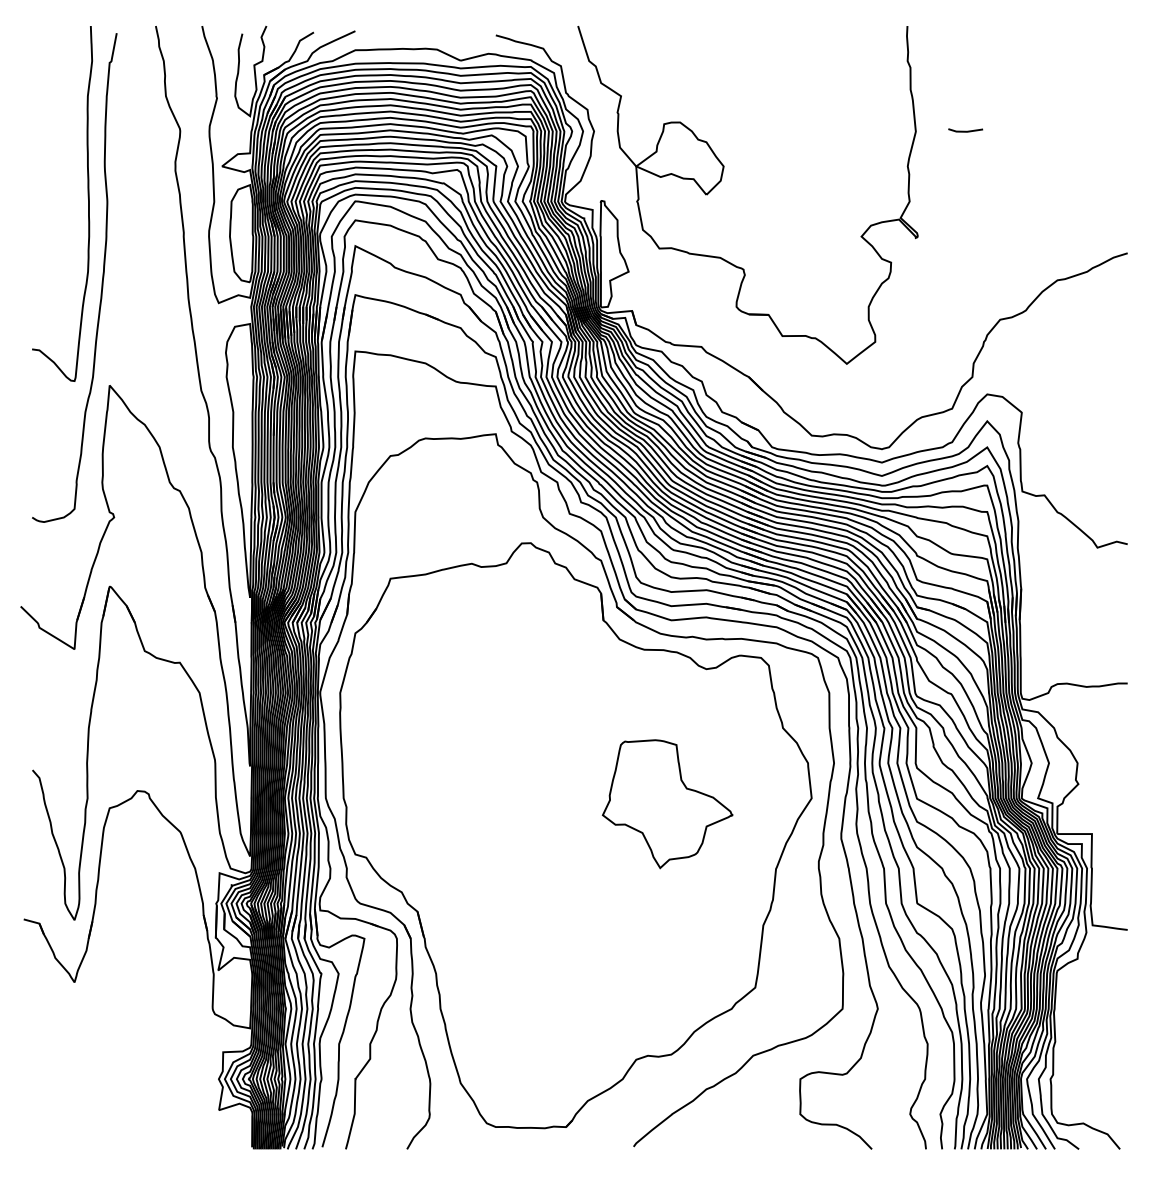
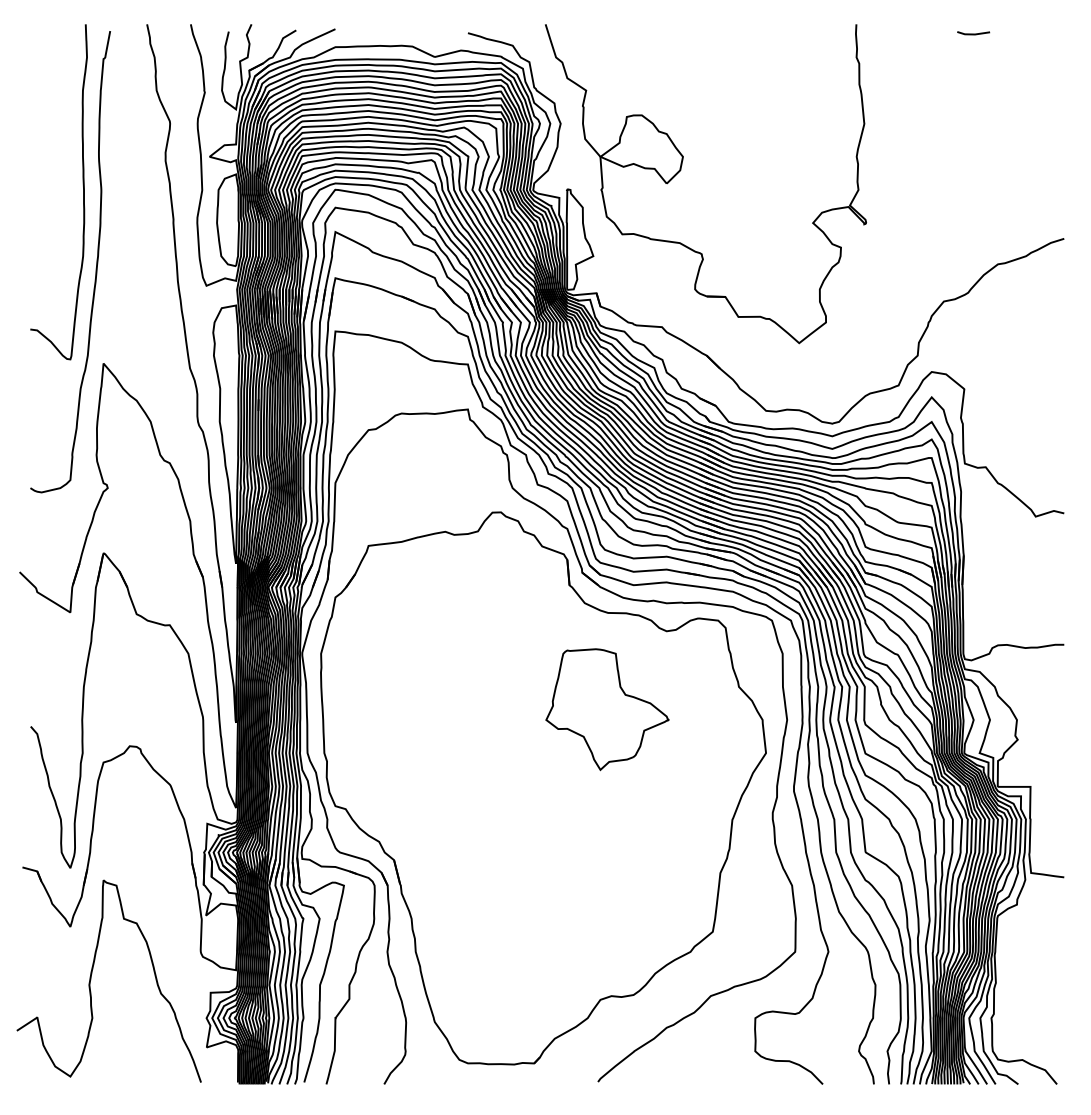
line: (965, 130) -> (973, 33), moved
part: (667, 804) -> (607, 709), moved
curve: (97, 1034) -> (92, 976), added

